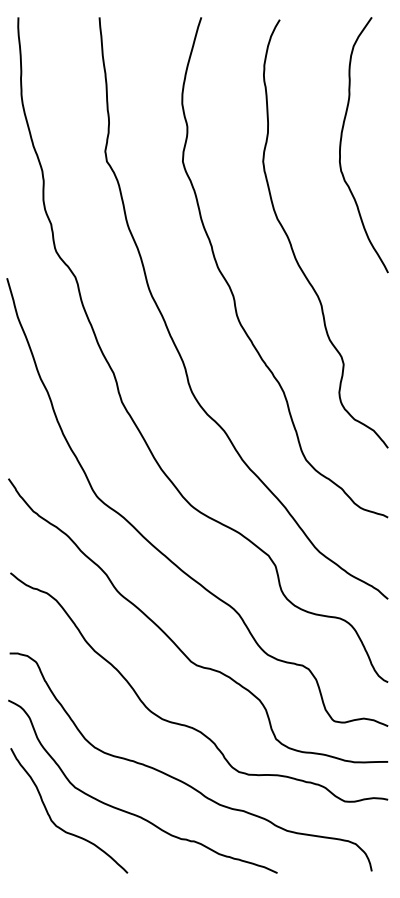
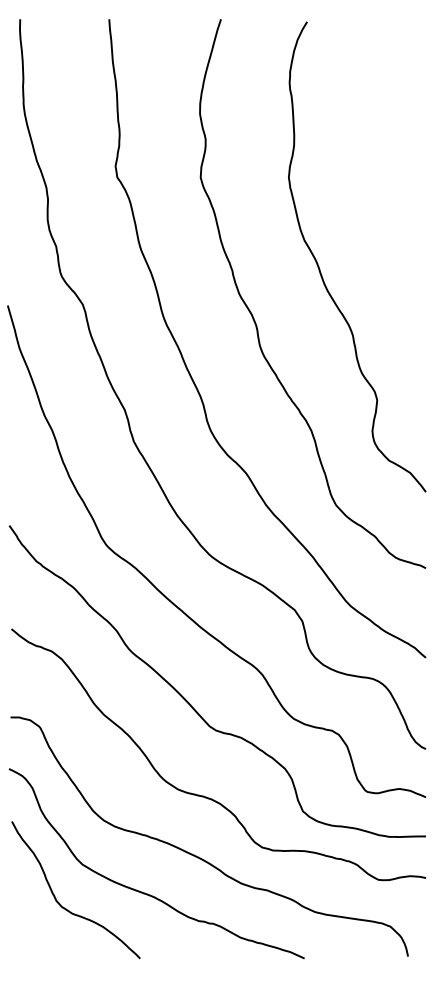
curve: (342, 139) -> (375, 153), removed

